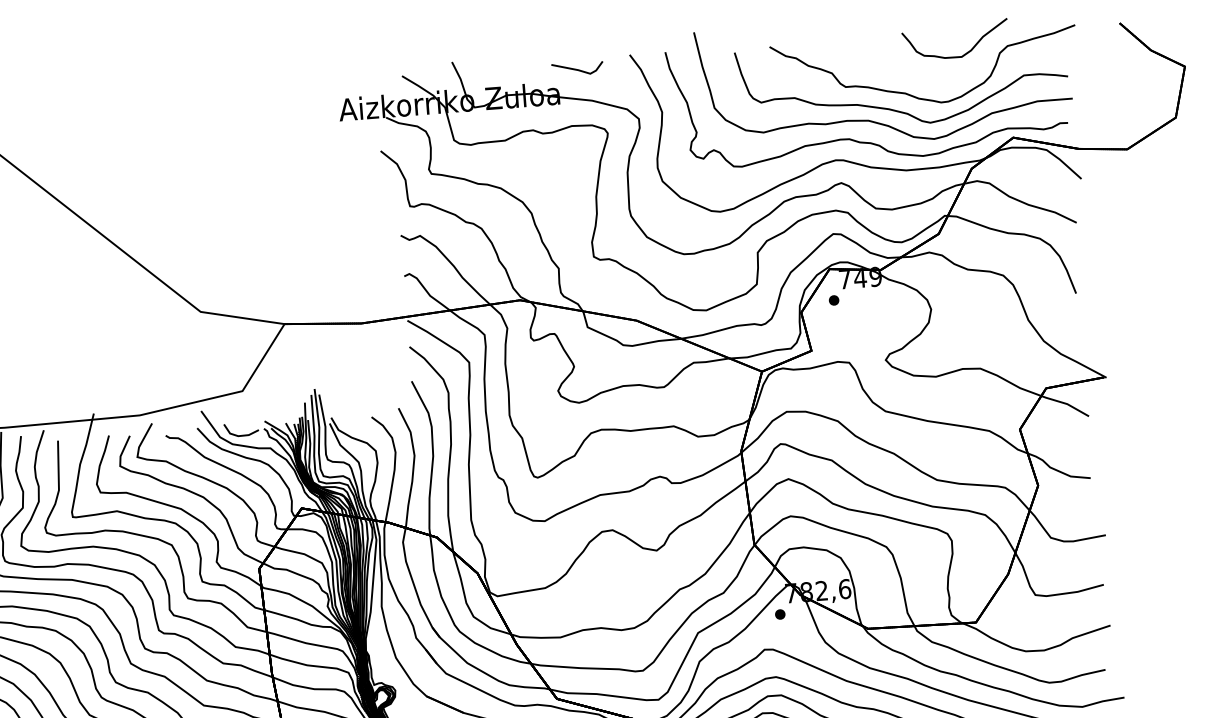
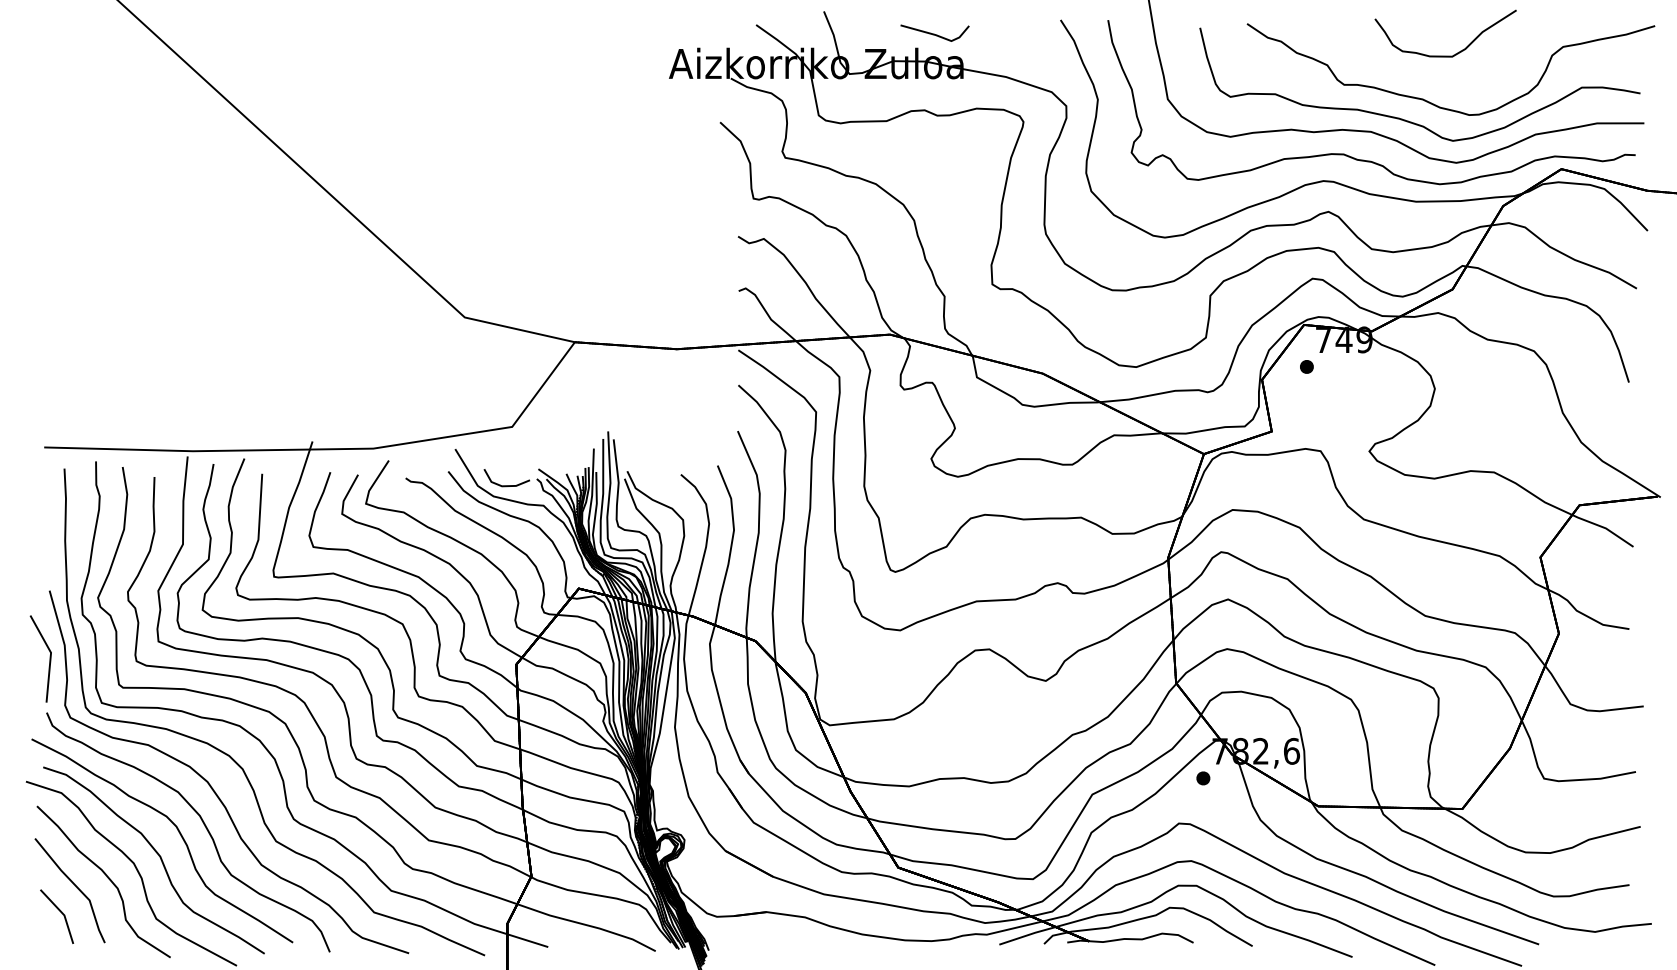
curve: (956, 56) -> (1445, 55), moved
line: (577, 69) -> (934, 33), moved

